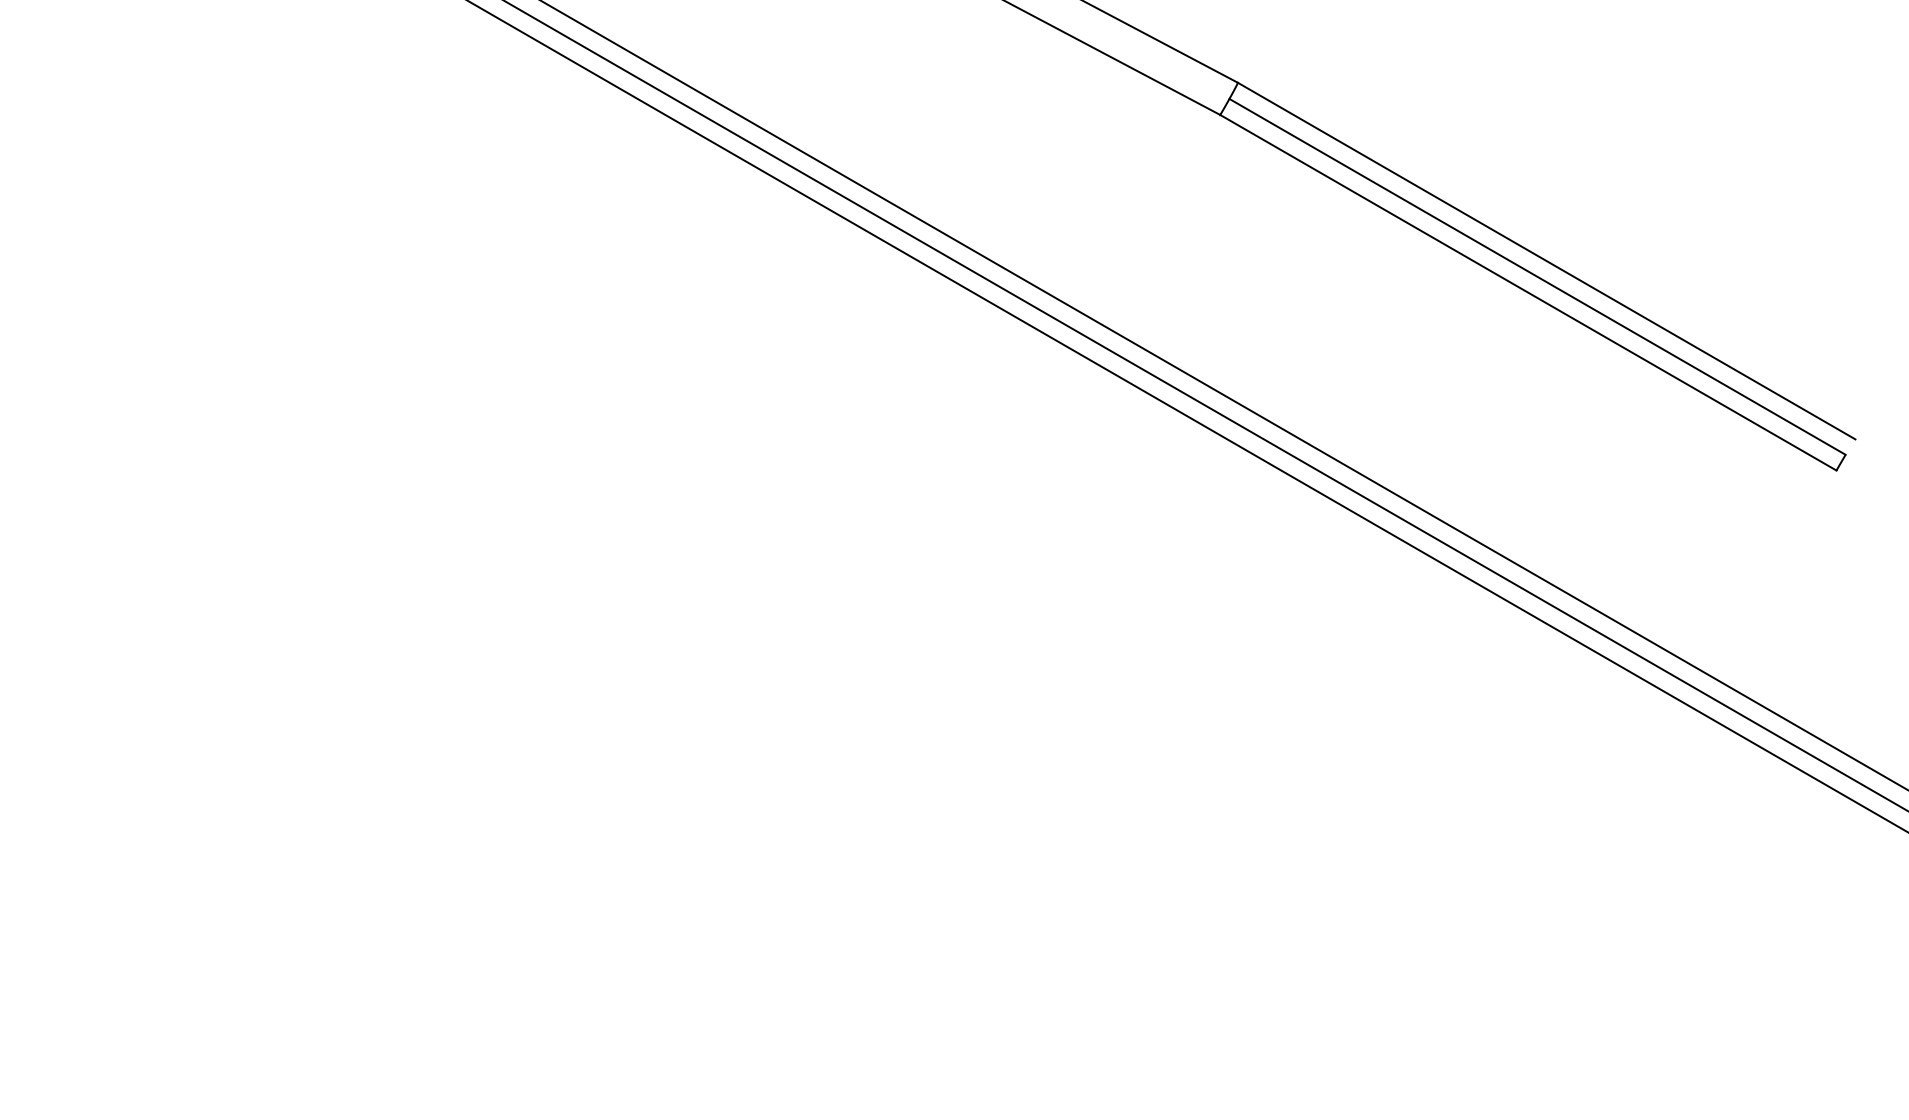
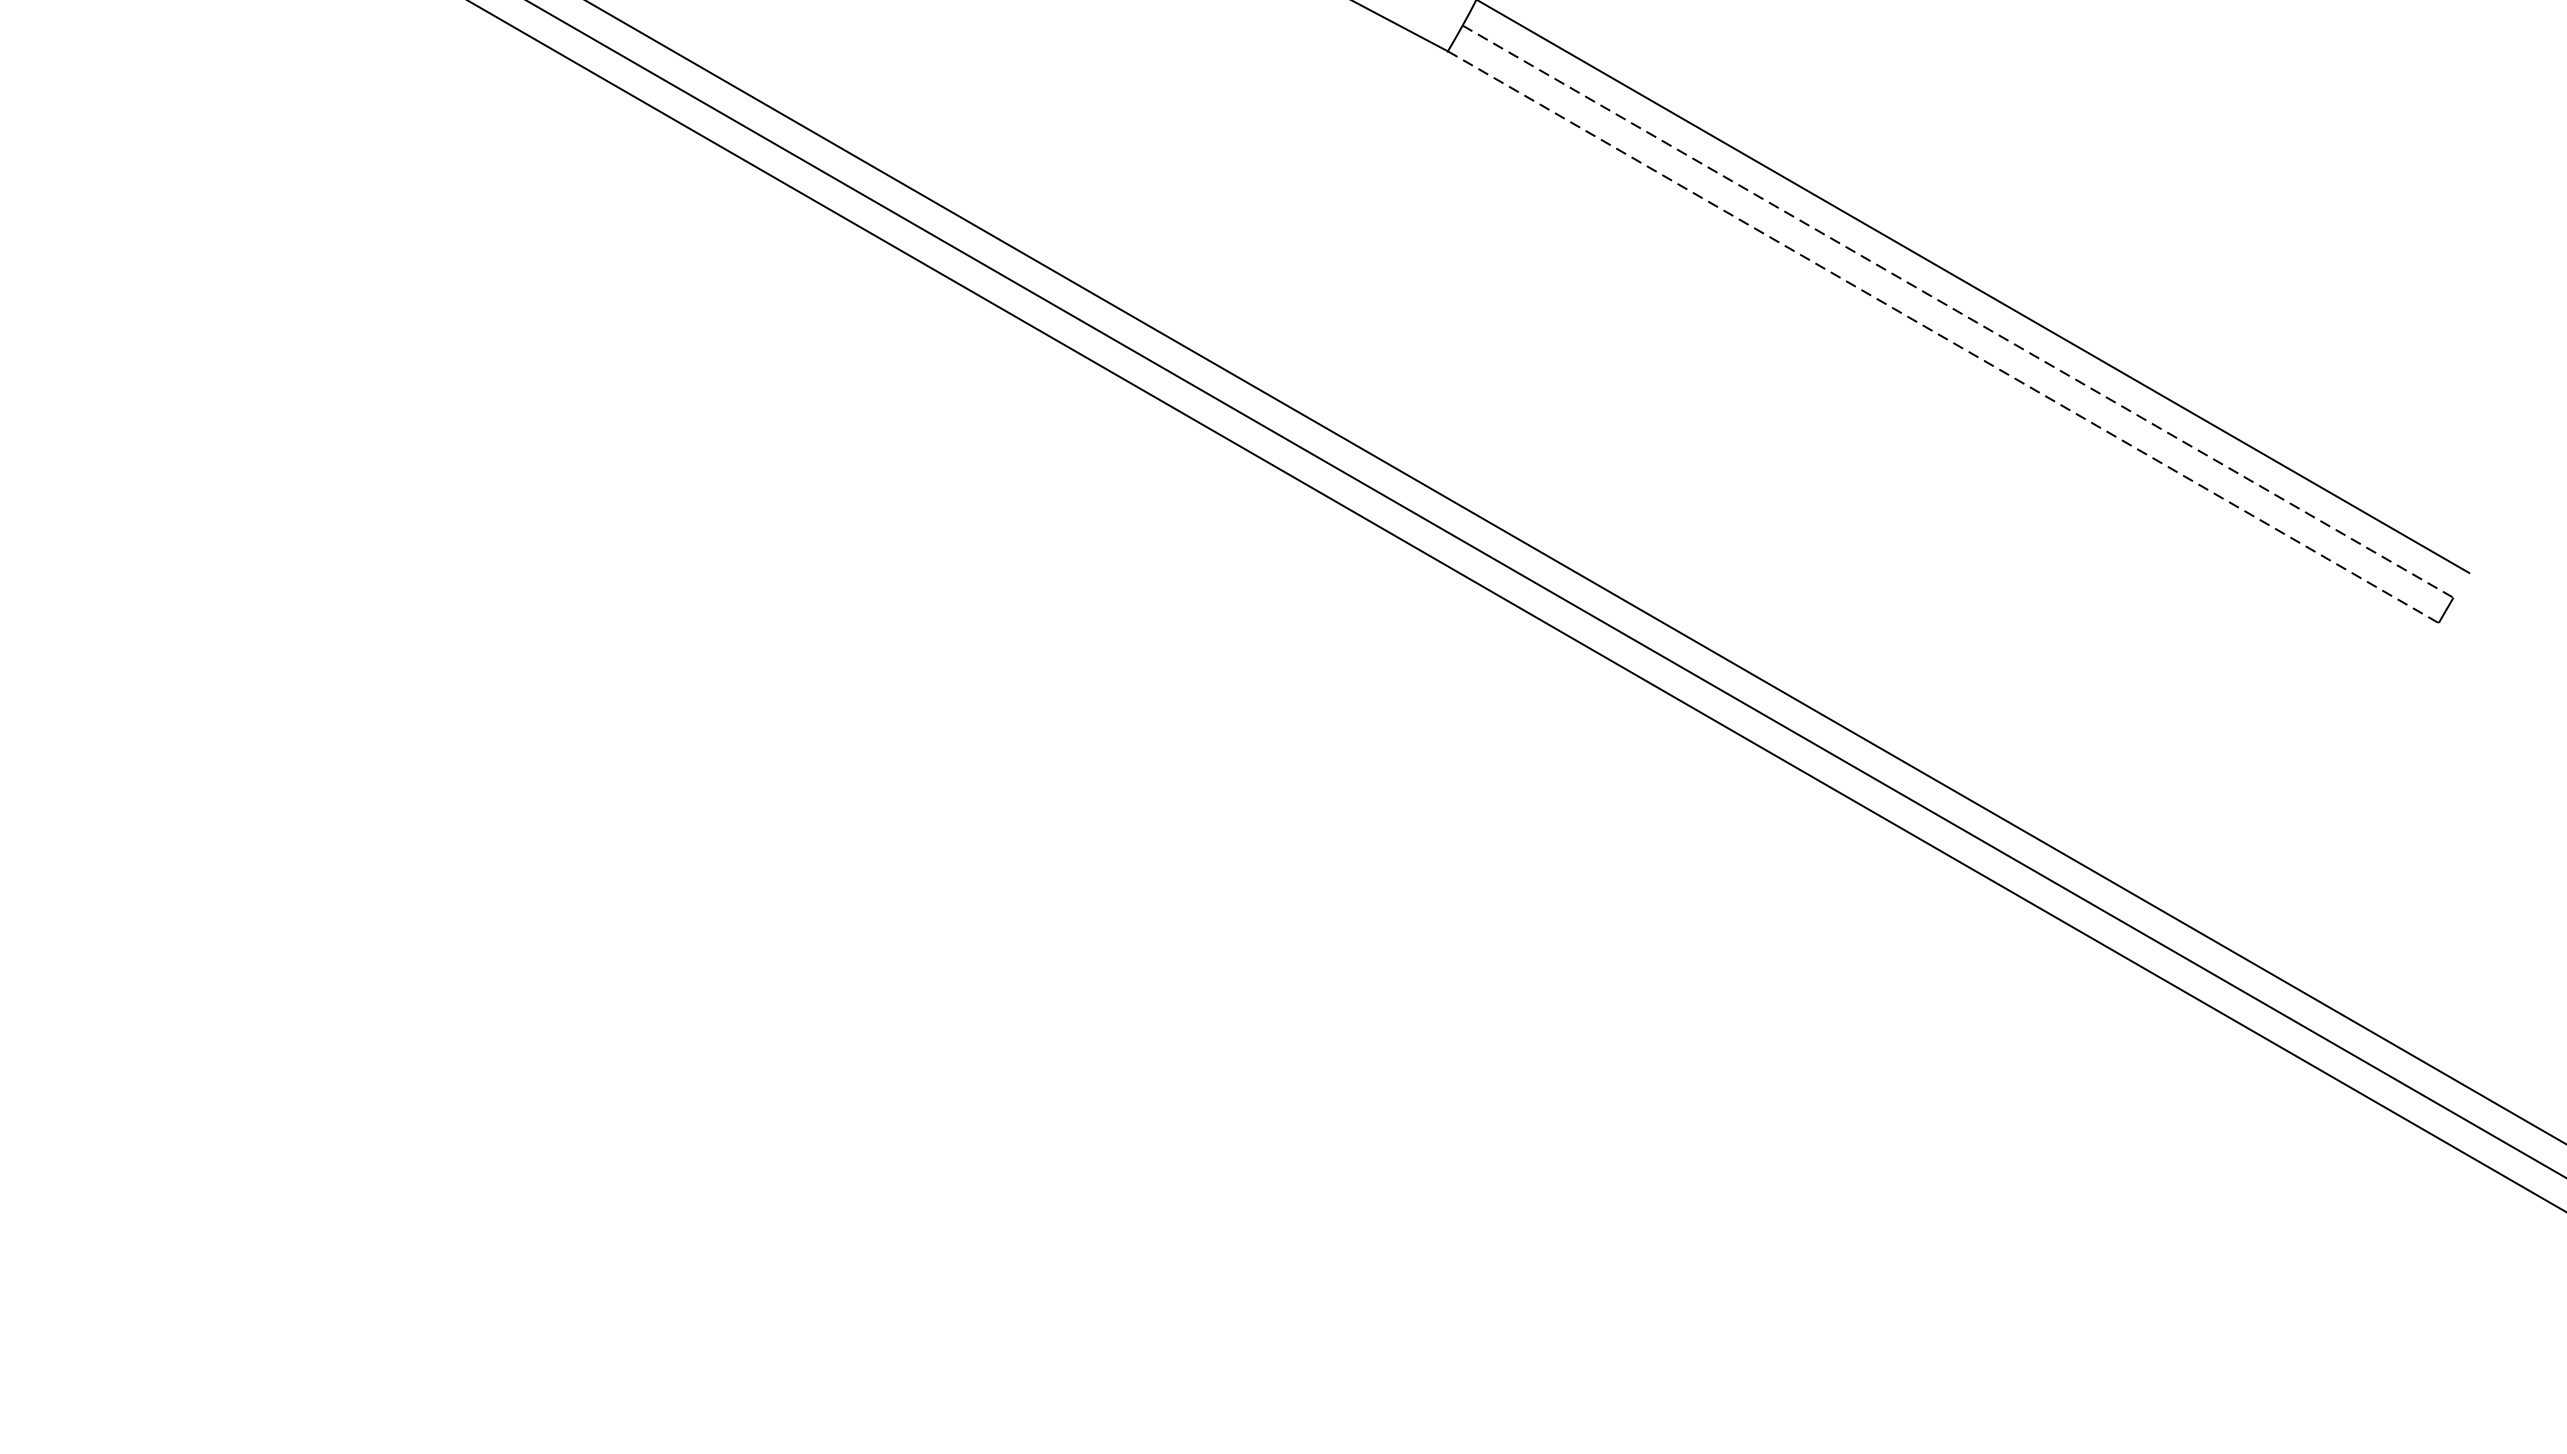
line: (1537, 276) -> (1957, 311), solid -> dashed
line: (1528, 292) -> (1943, 336), solid -> dashed

